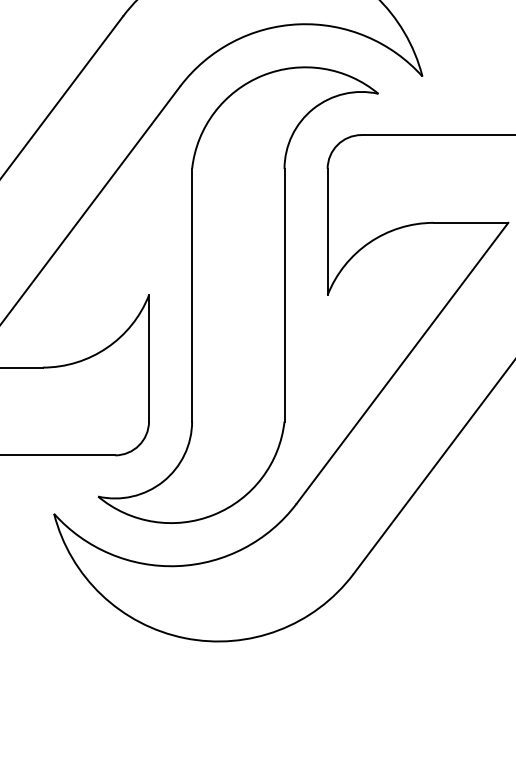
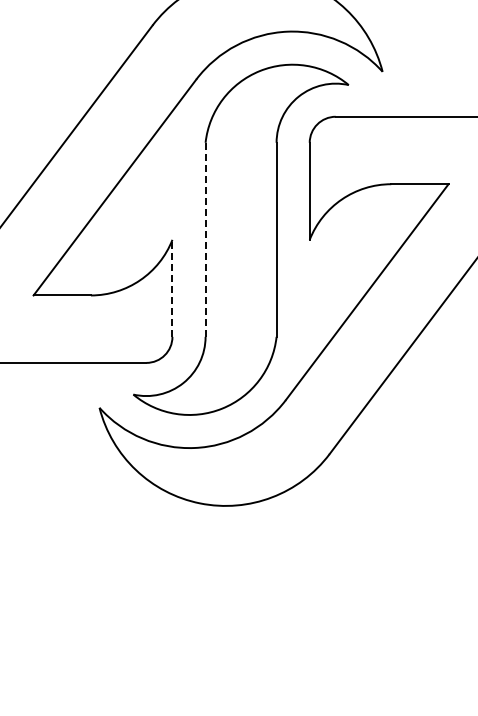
line: (192, 294) -> (205, 239), solid -> dashed
line: (149, 358) -> (172, 288), solid -> dashed

